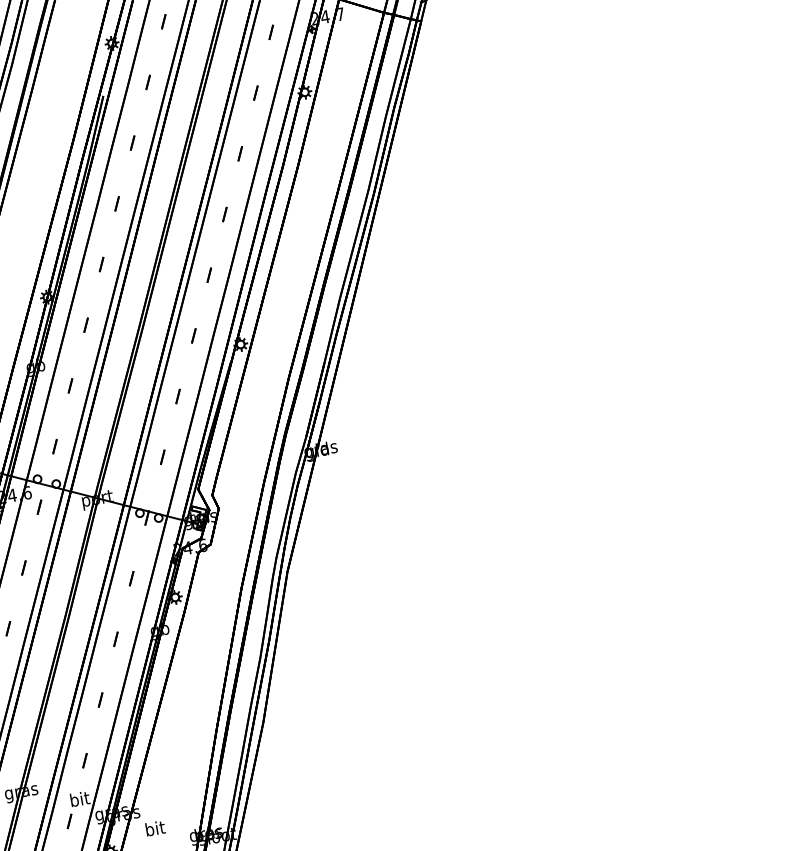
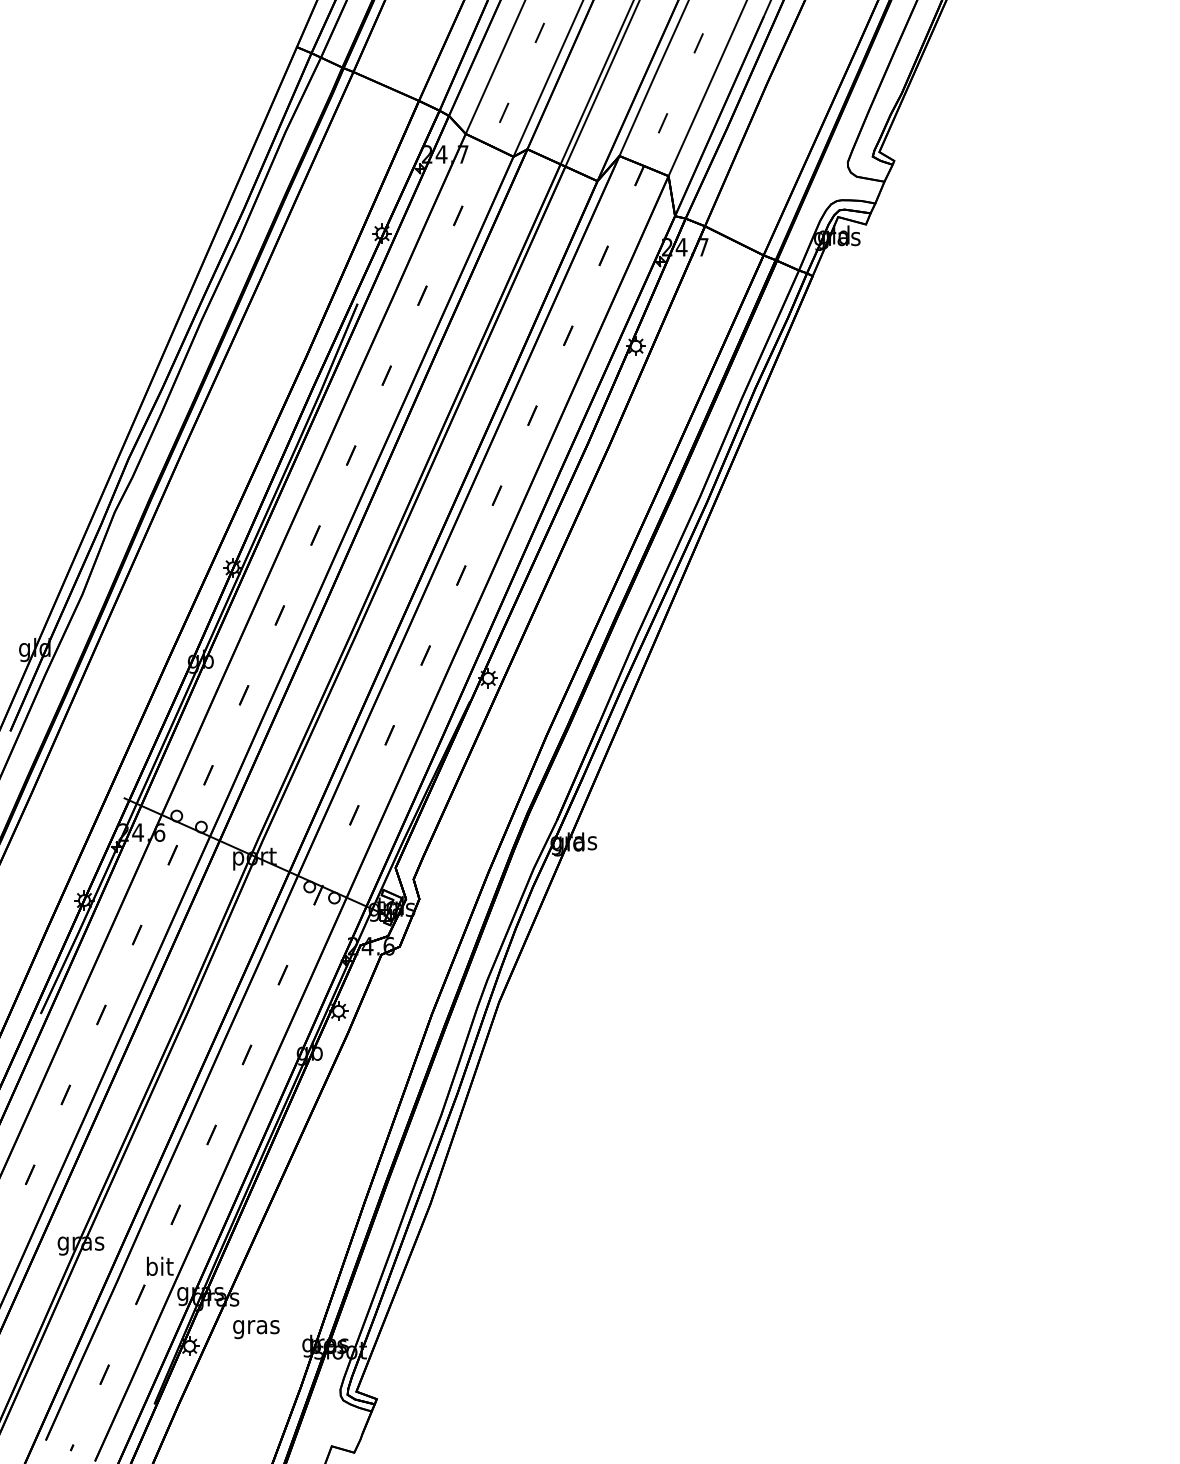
text: (155, 830) -> (256, 1327), bit -> gras

